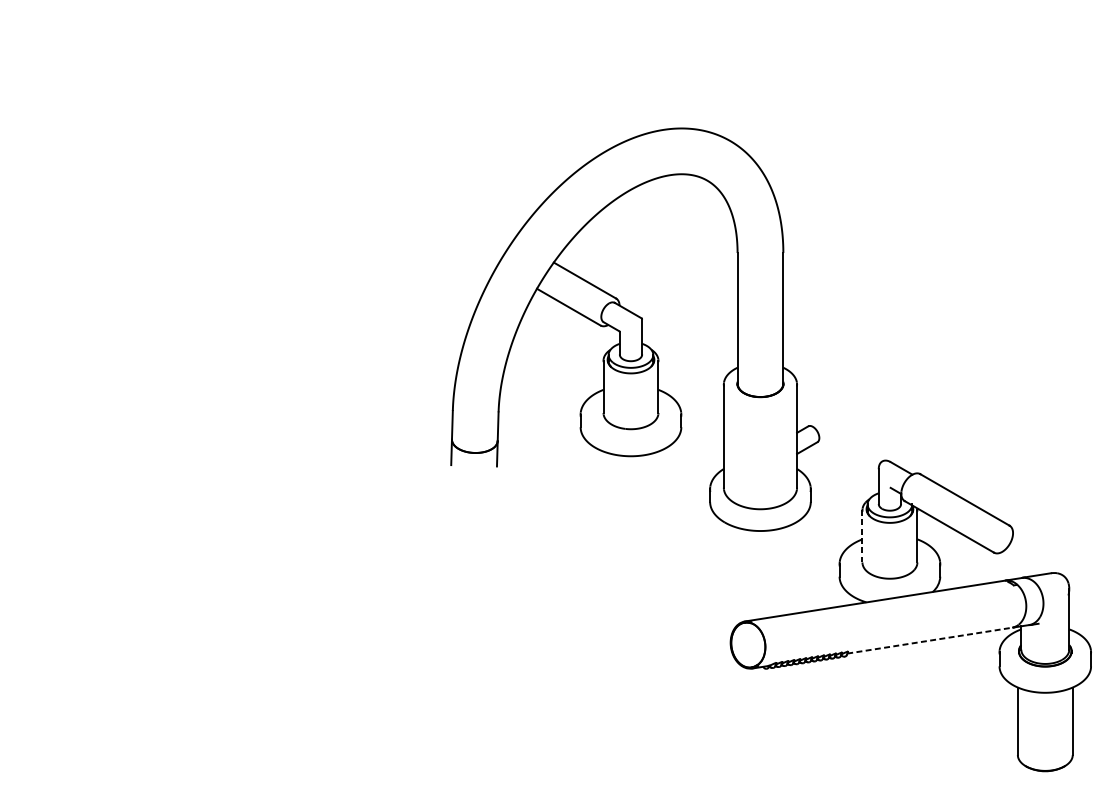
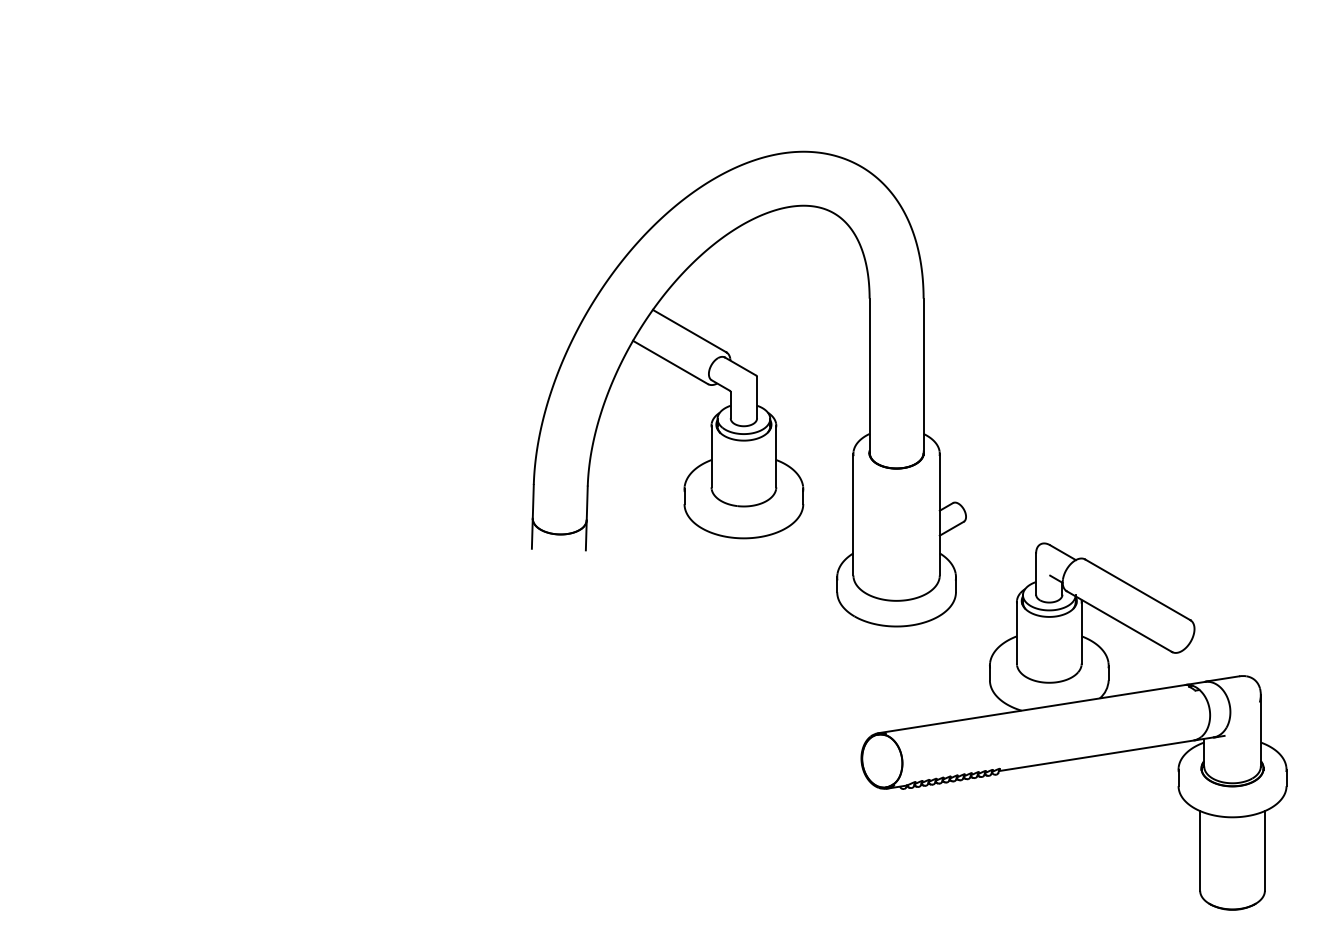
line: (862, 536) -> (1016, 632), dashed -> solid
line: (929, 640) -> (1096, 755), dashed -> solid

